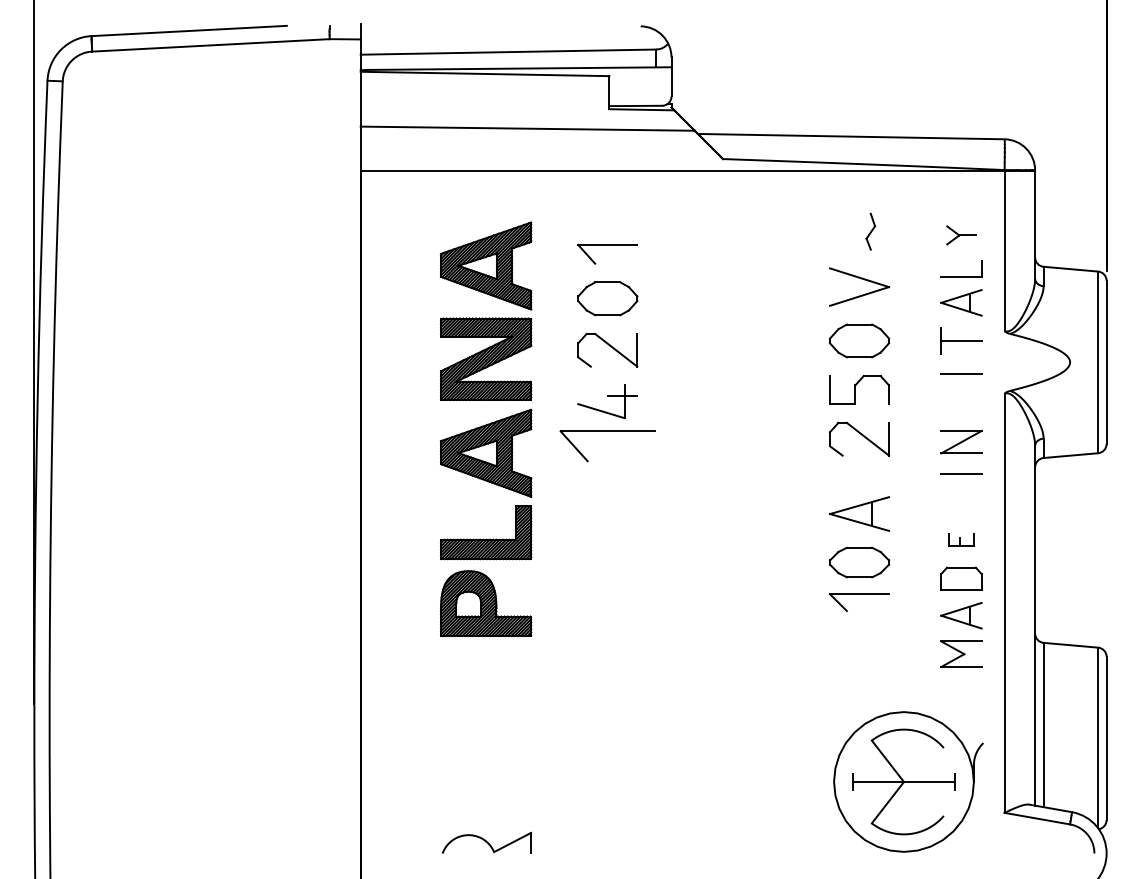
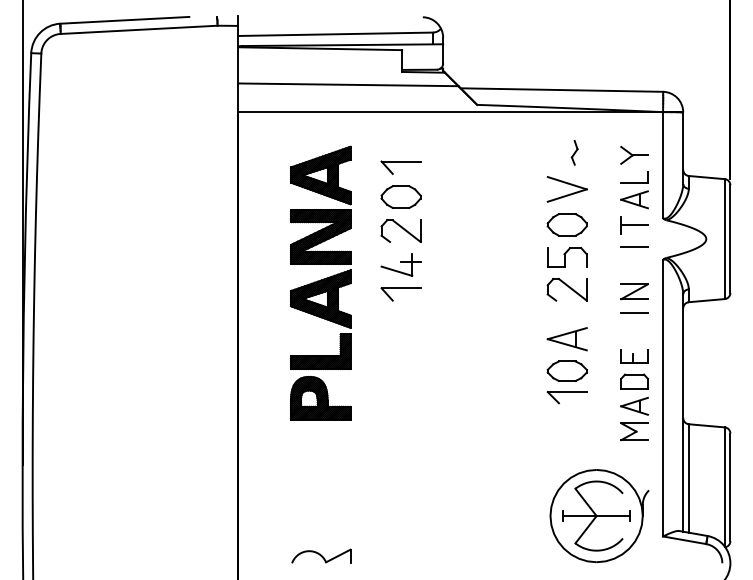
part: (961, 234) -> (634, 154), size x1.43
part: (606, 446) -> (400, 294), size x0.62
part: (961, 540) -> (634, 356), size x1.67

